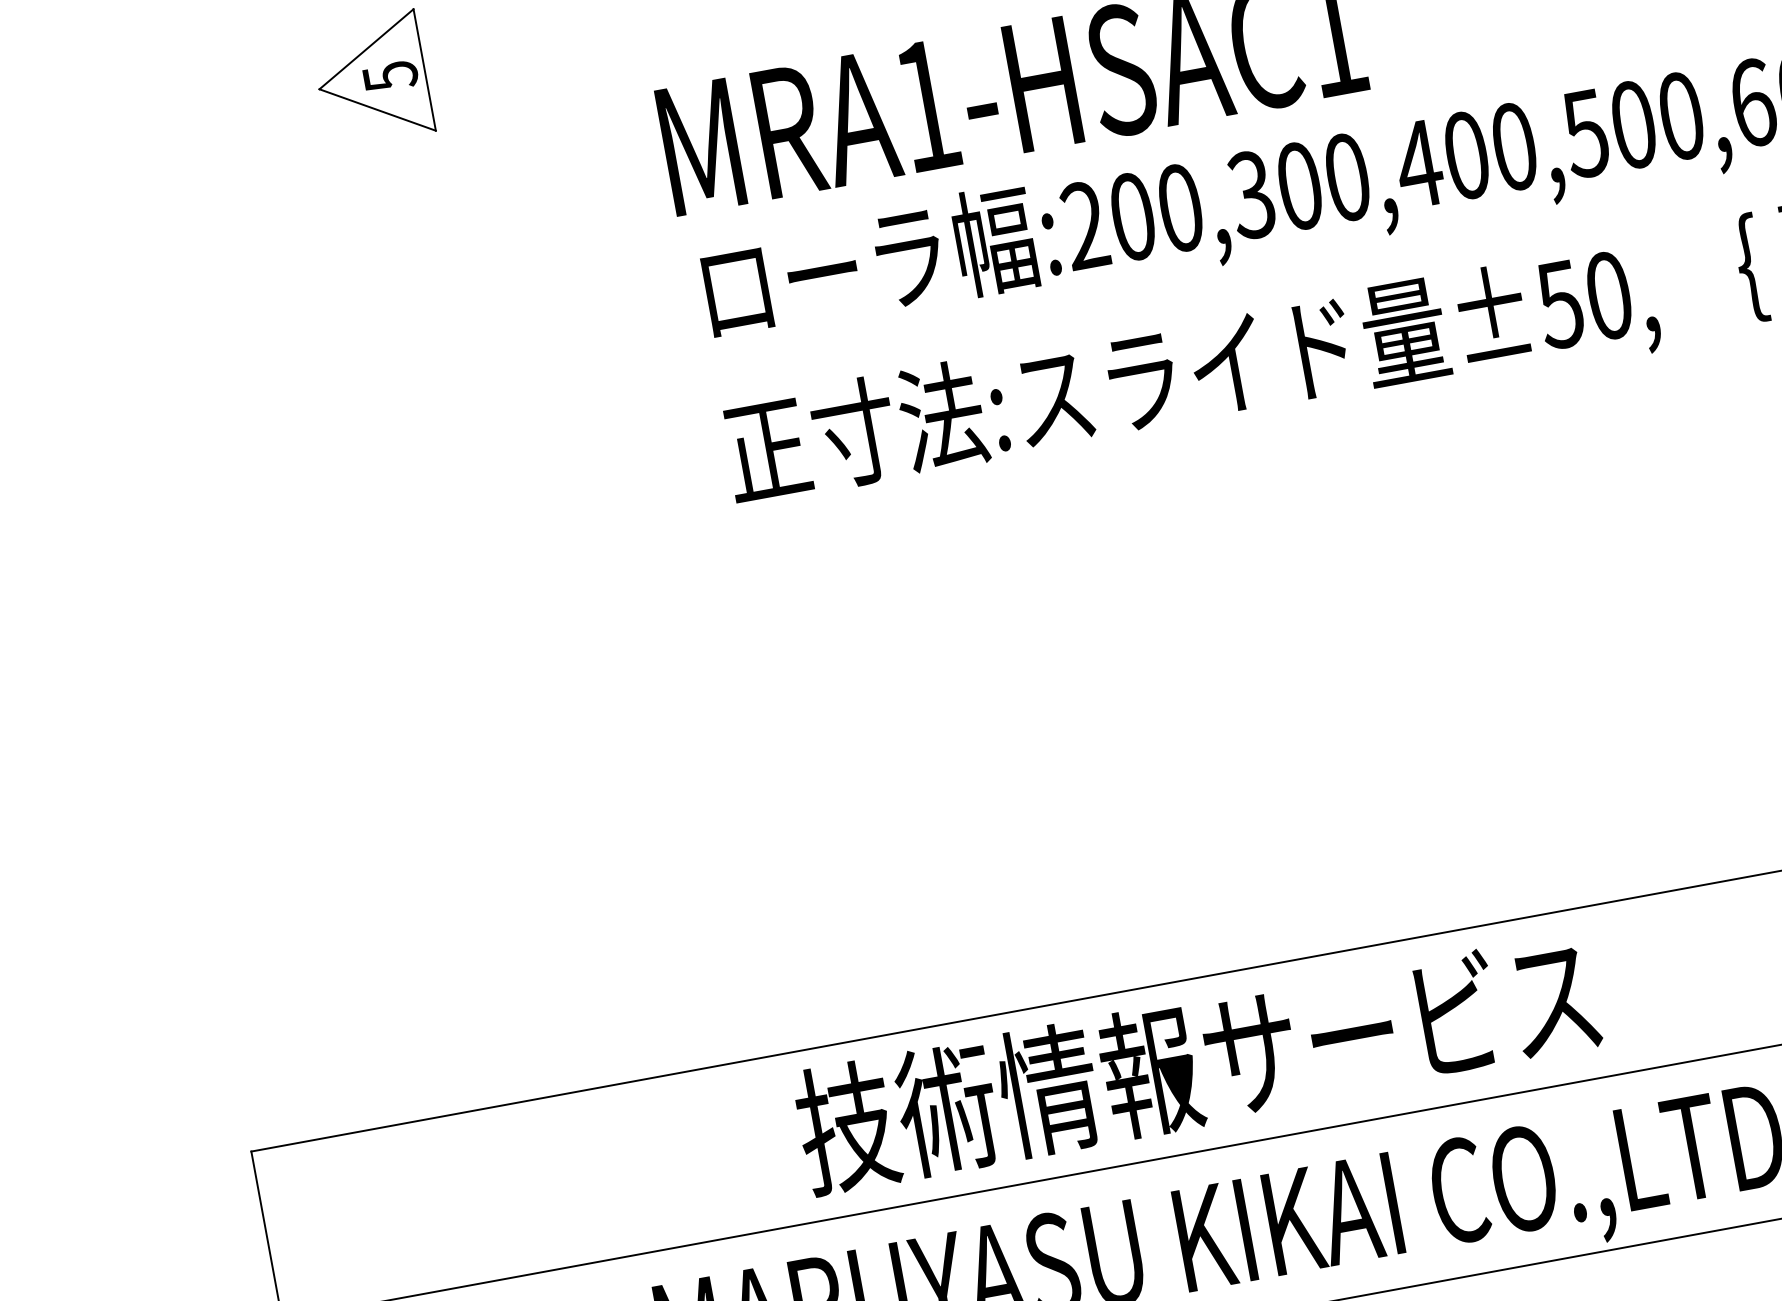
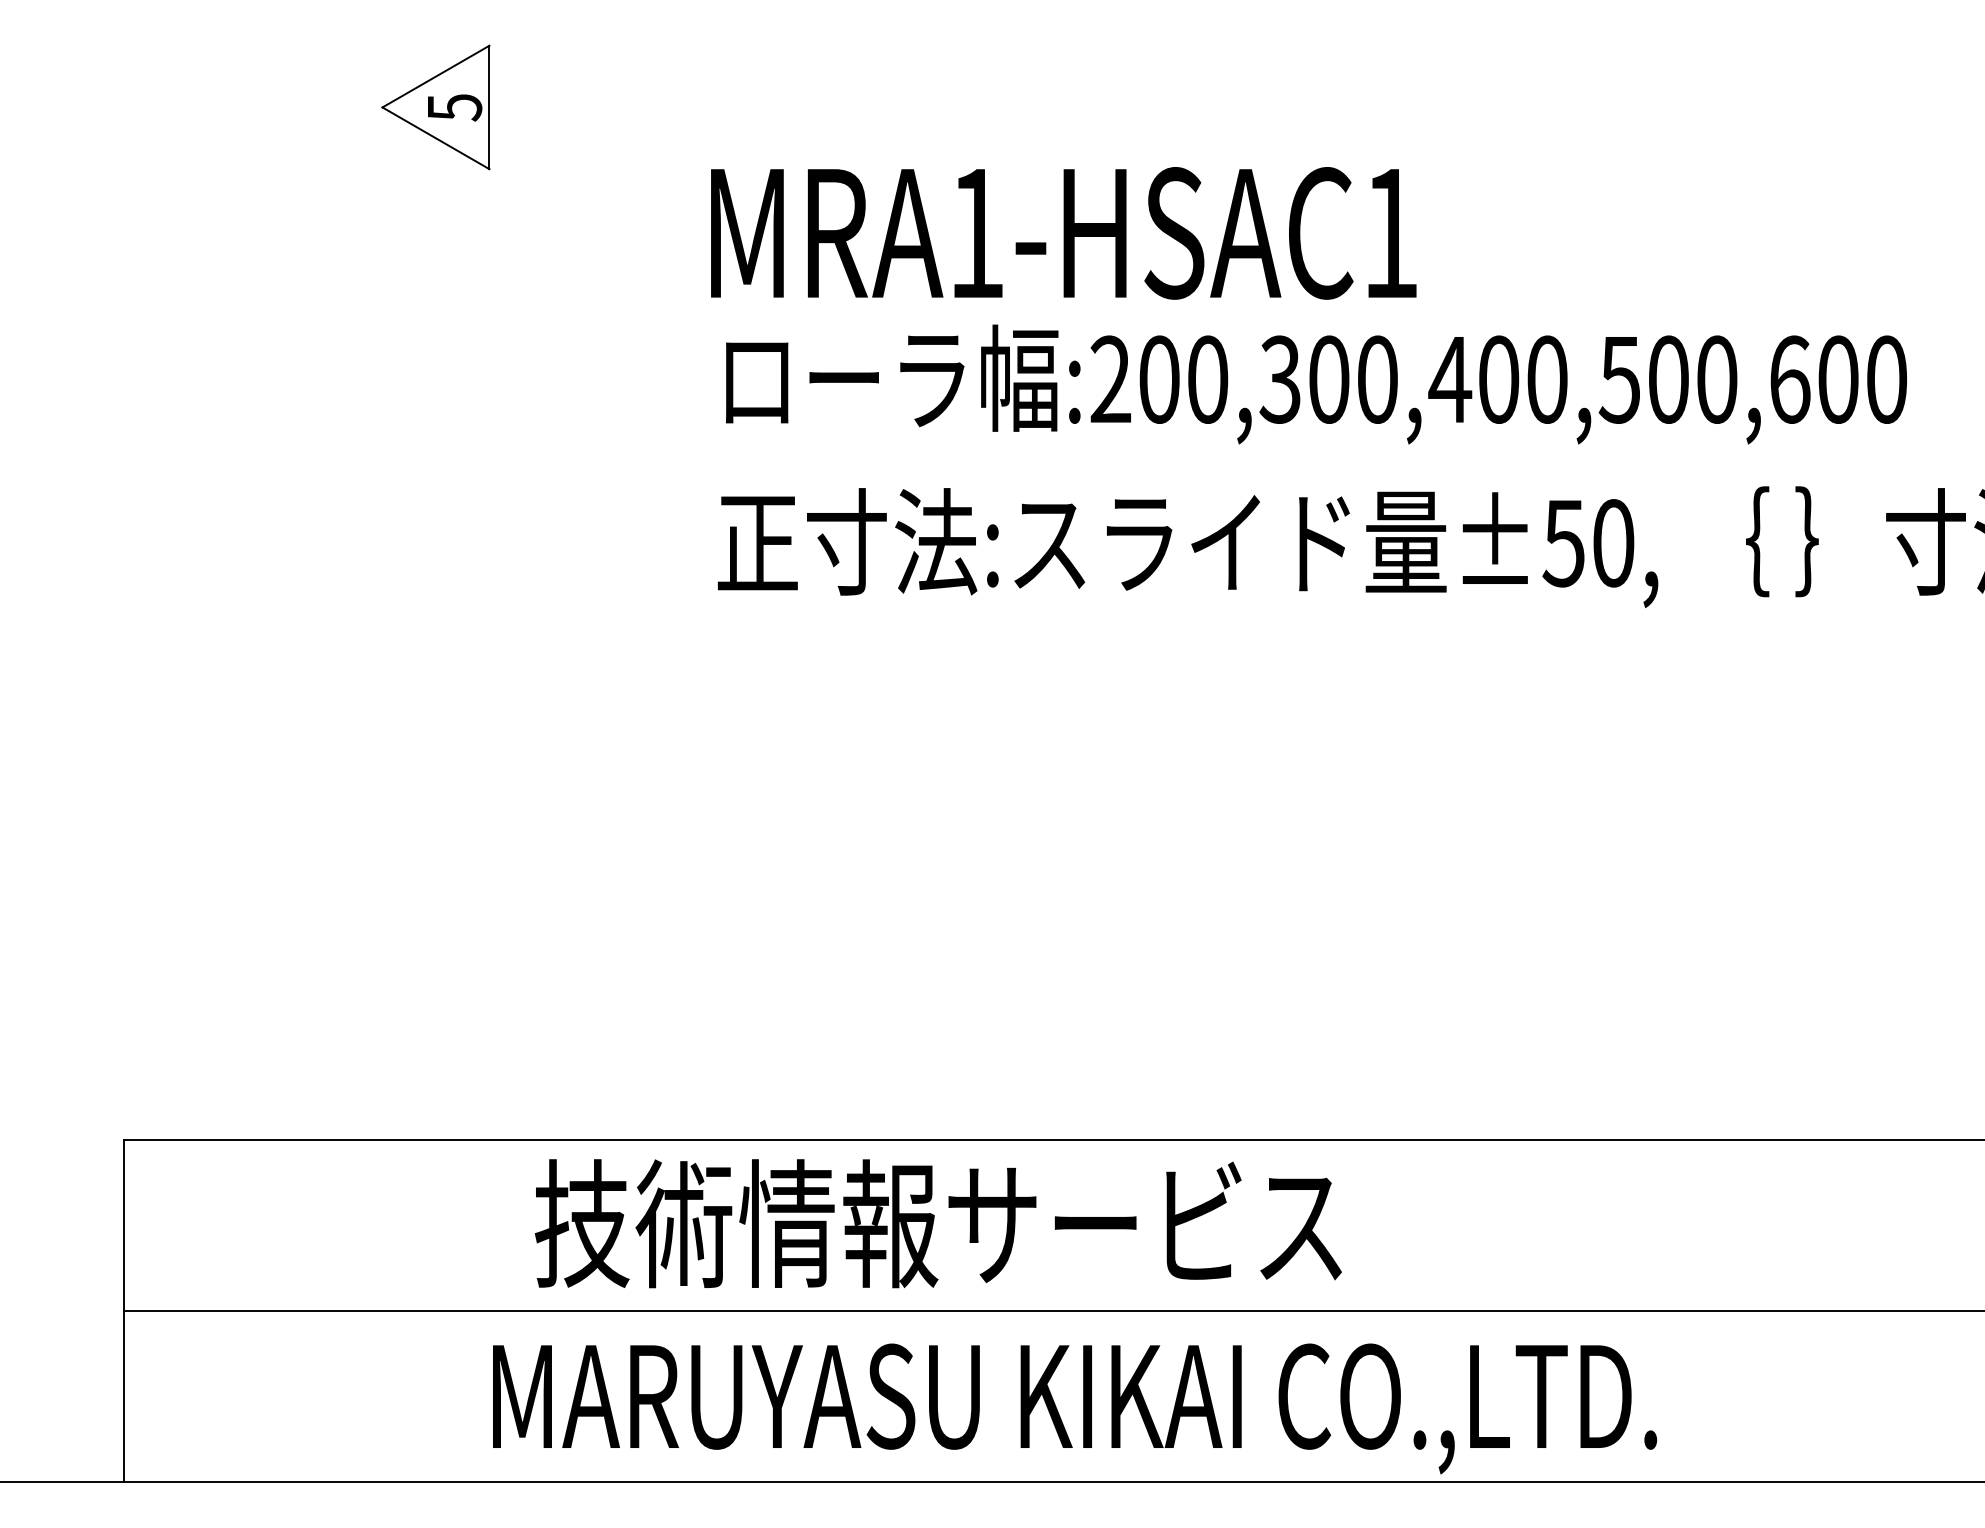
text: (1196, 1062) -> (937, 1223), moved

